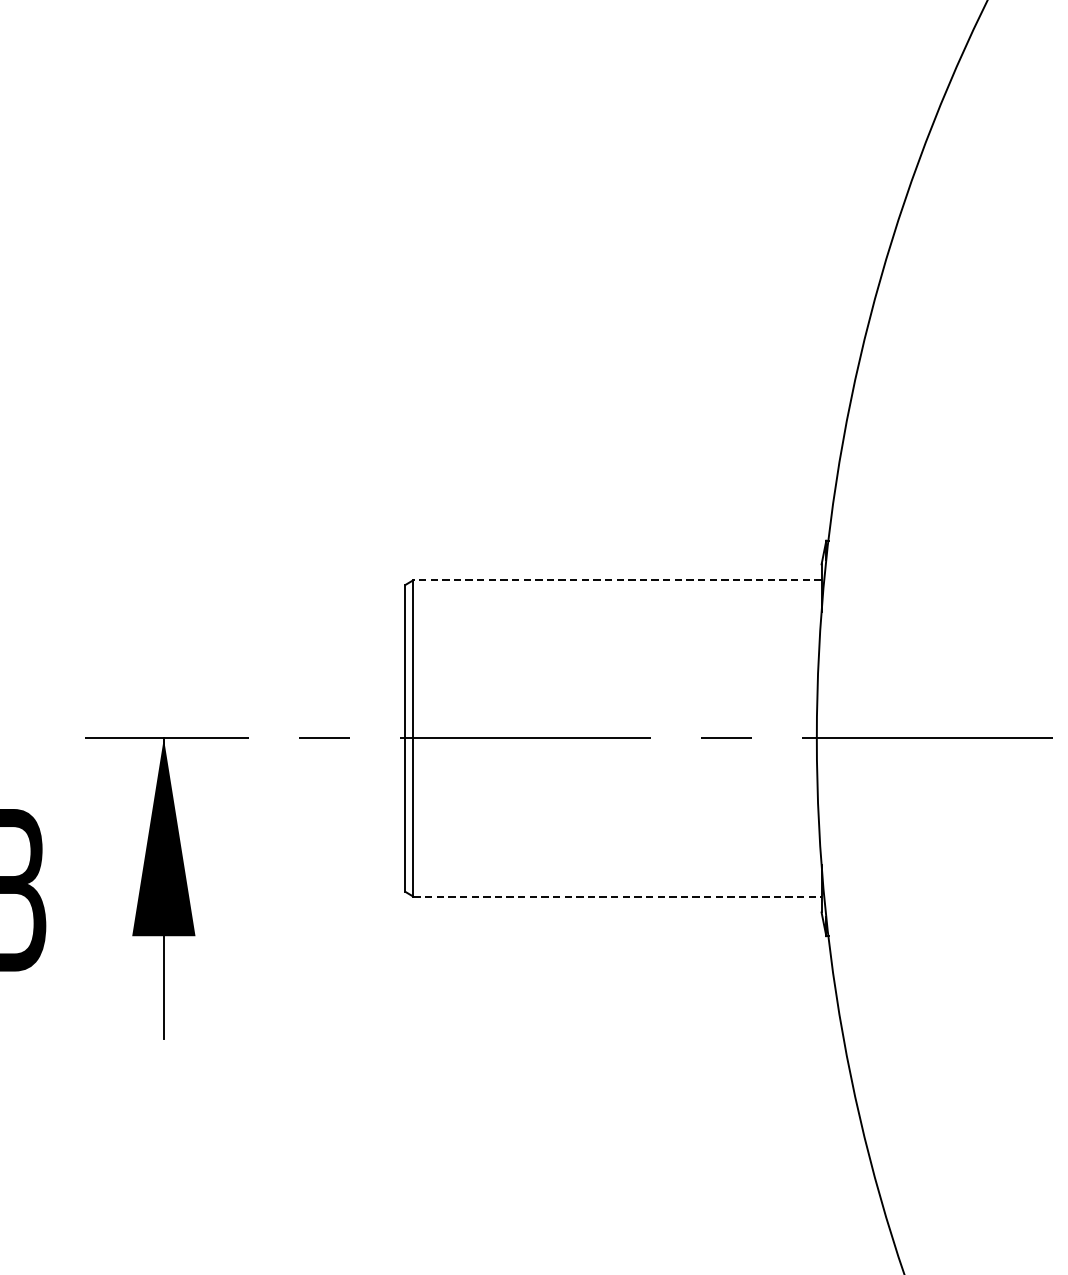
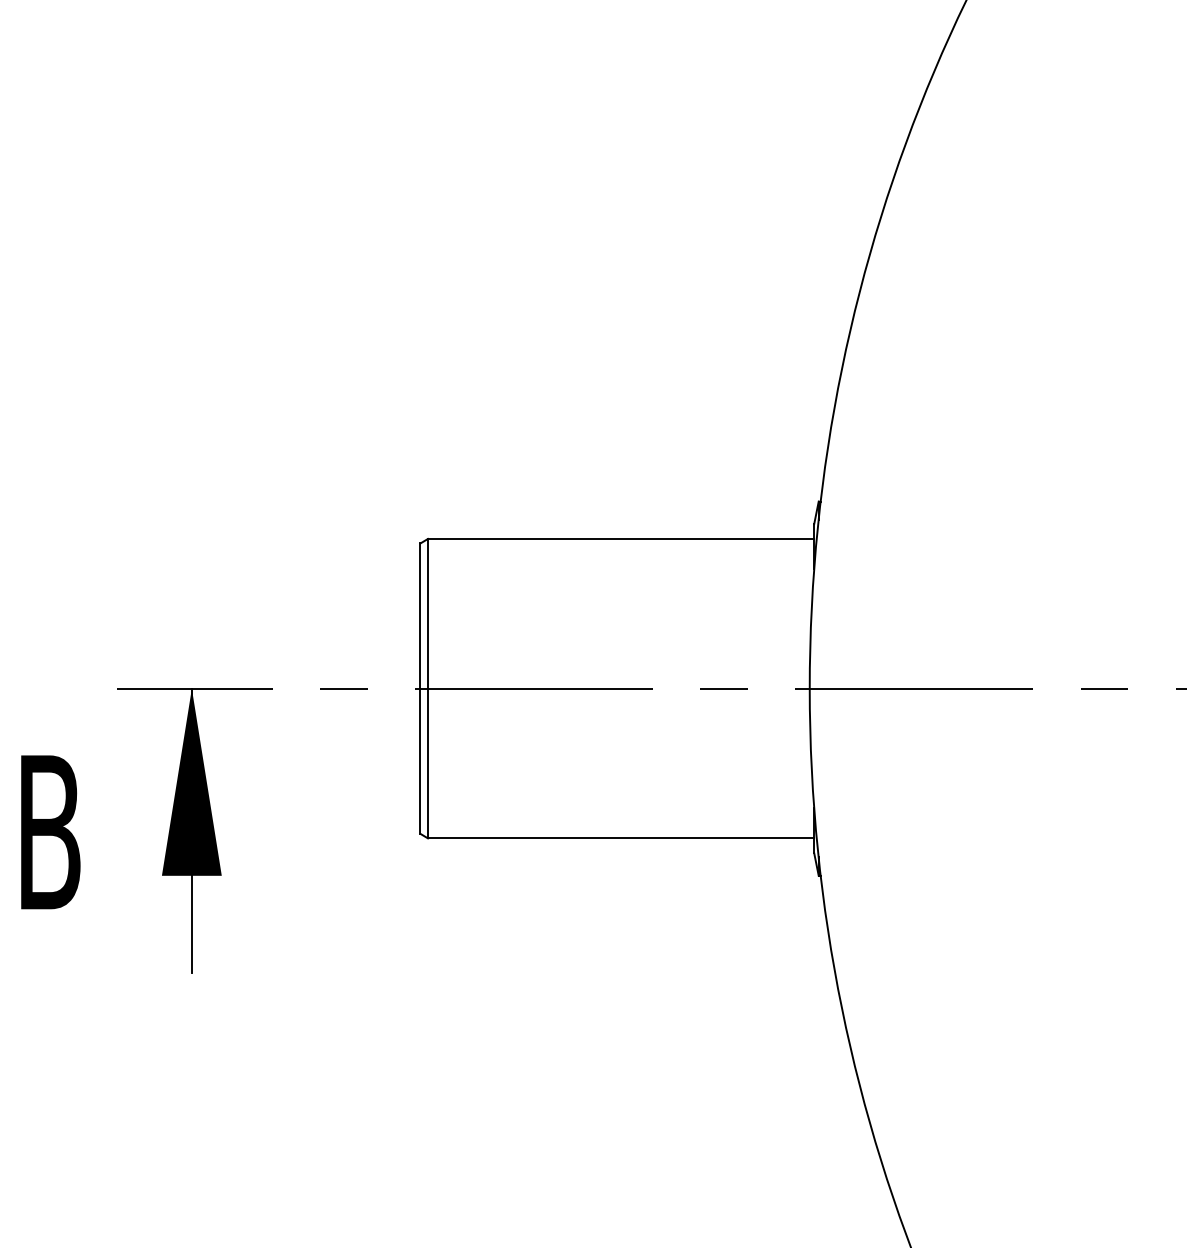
line: (616, 579) -> (620, 538), dashed -> solid
line: (617, 896) -> (621, 838), dashed -> solid

